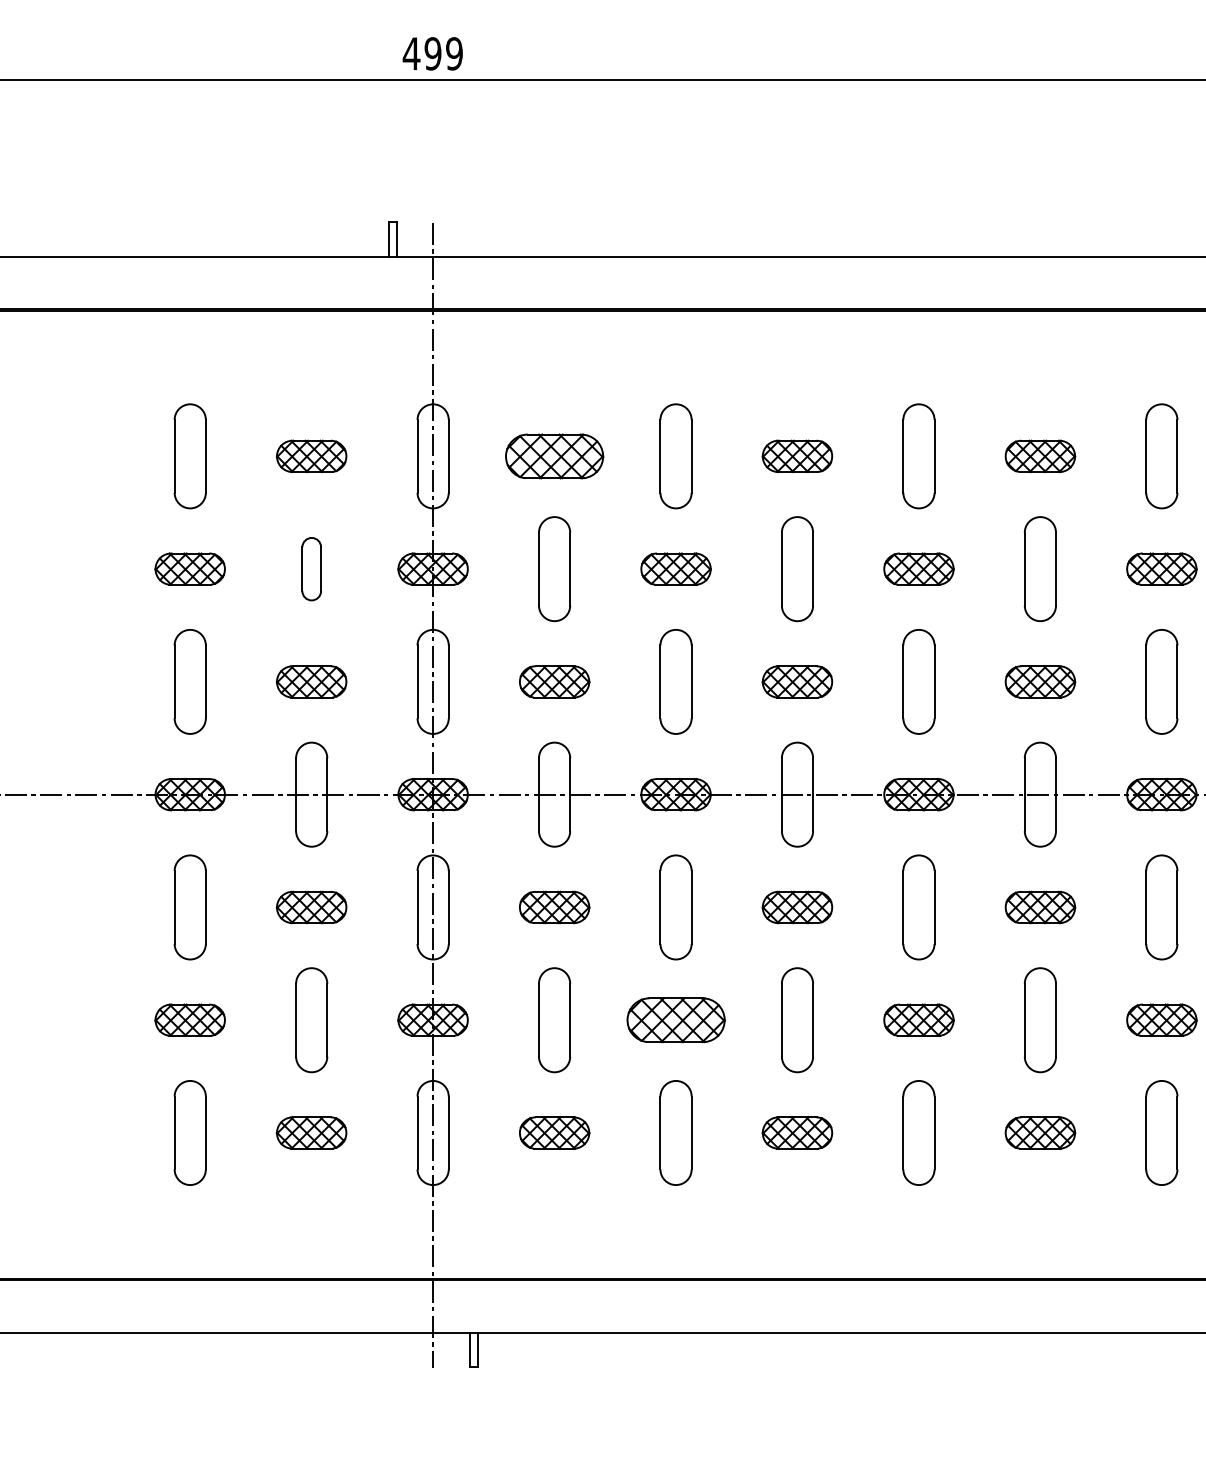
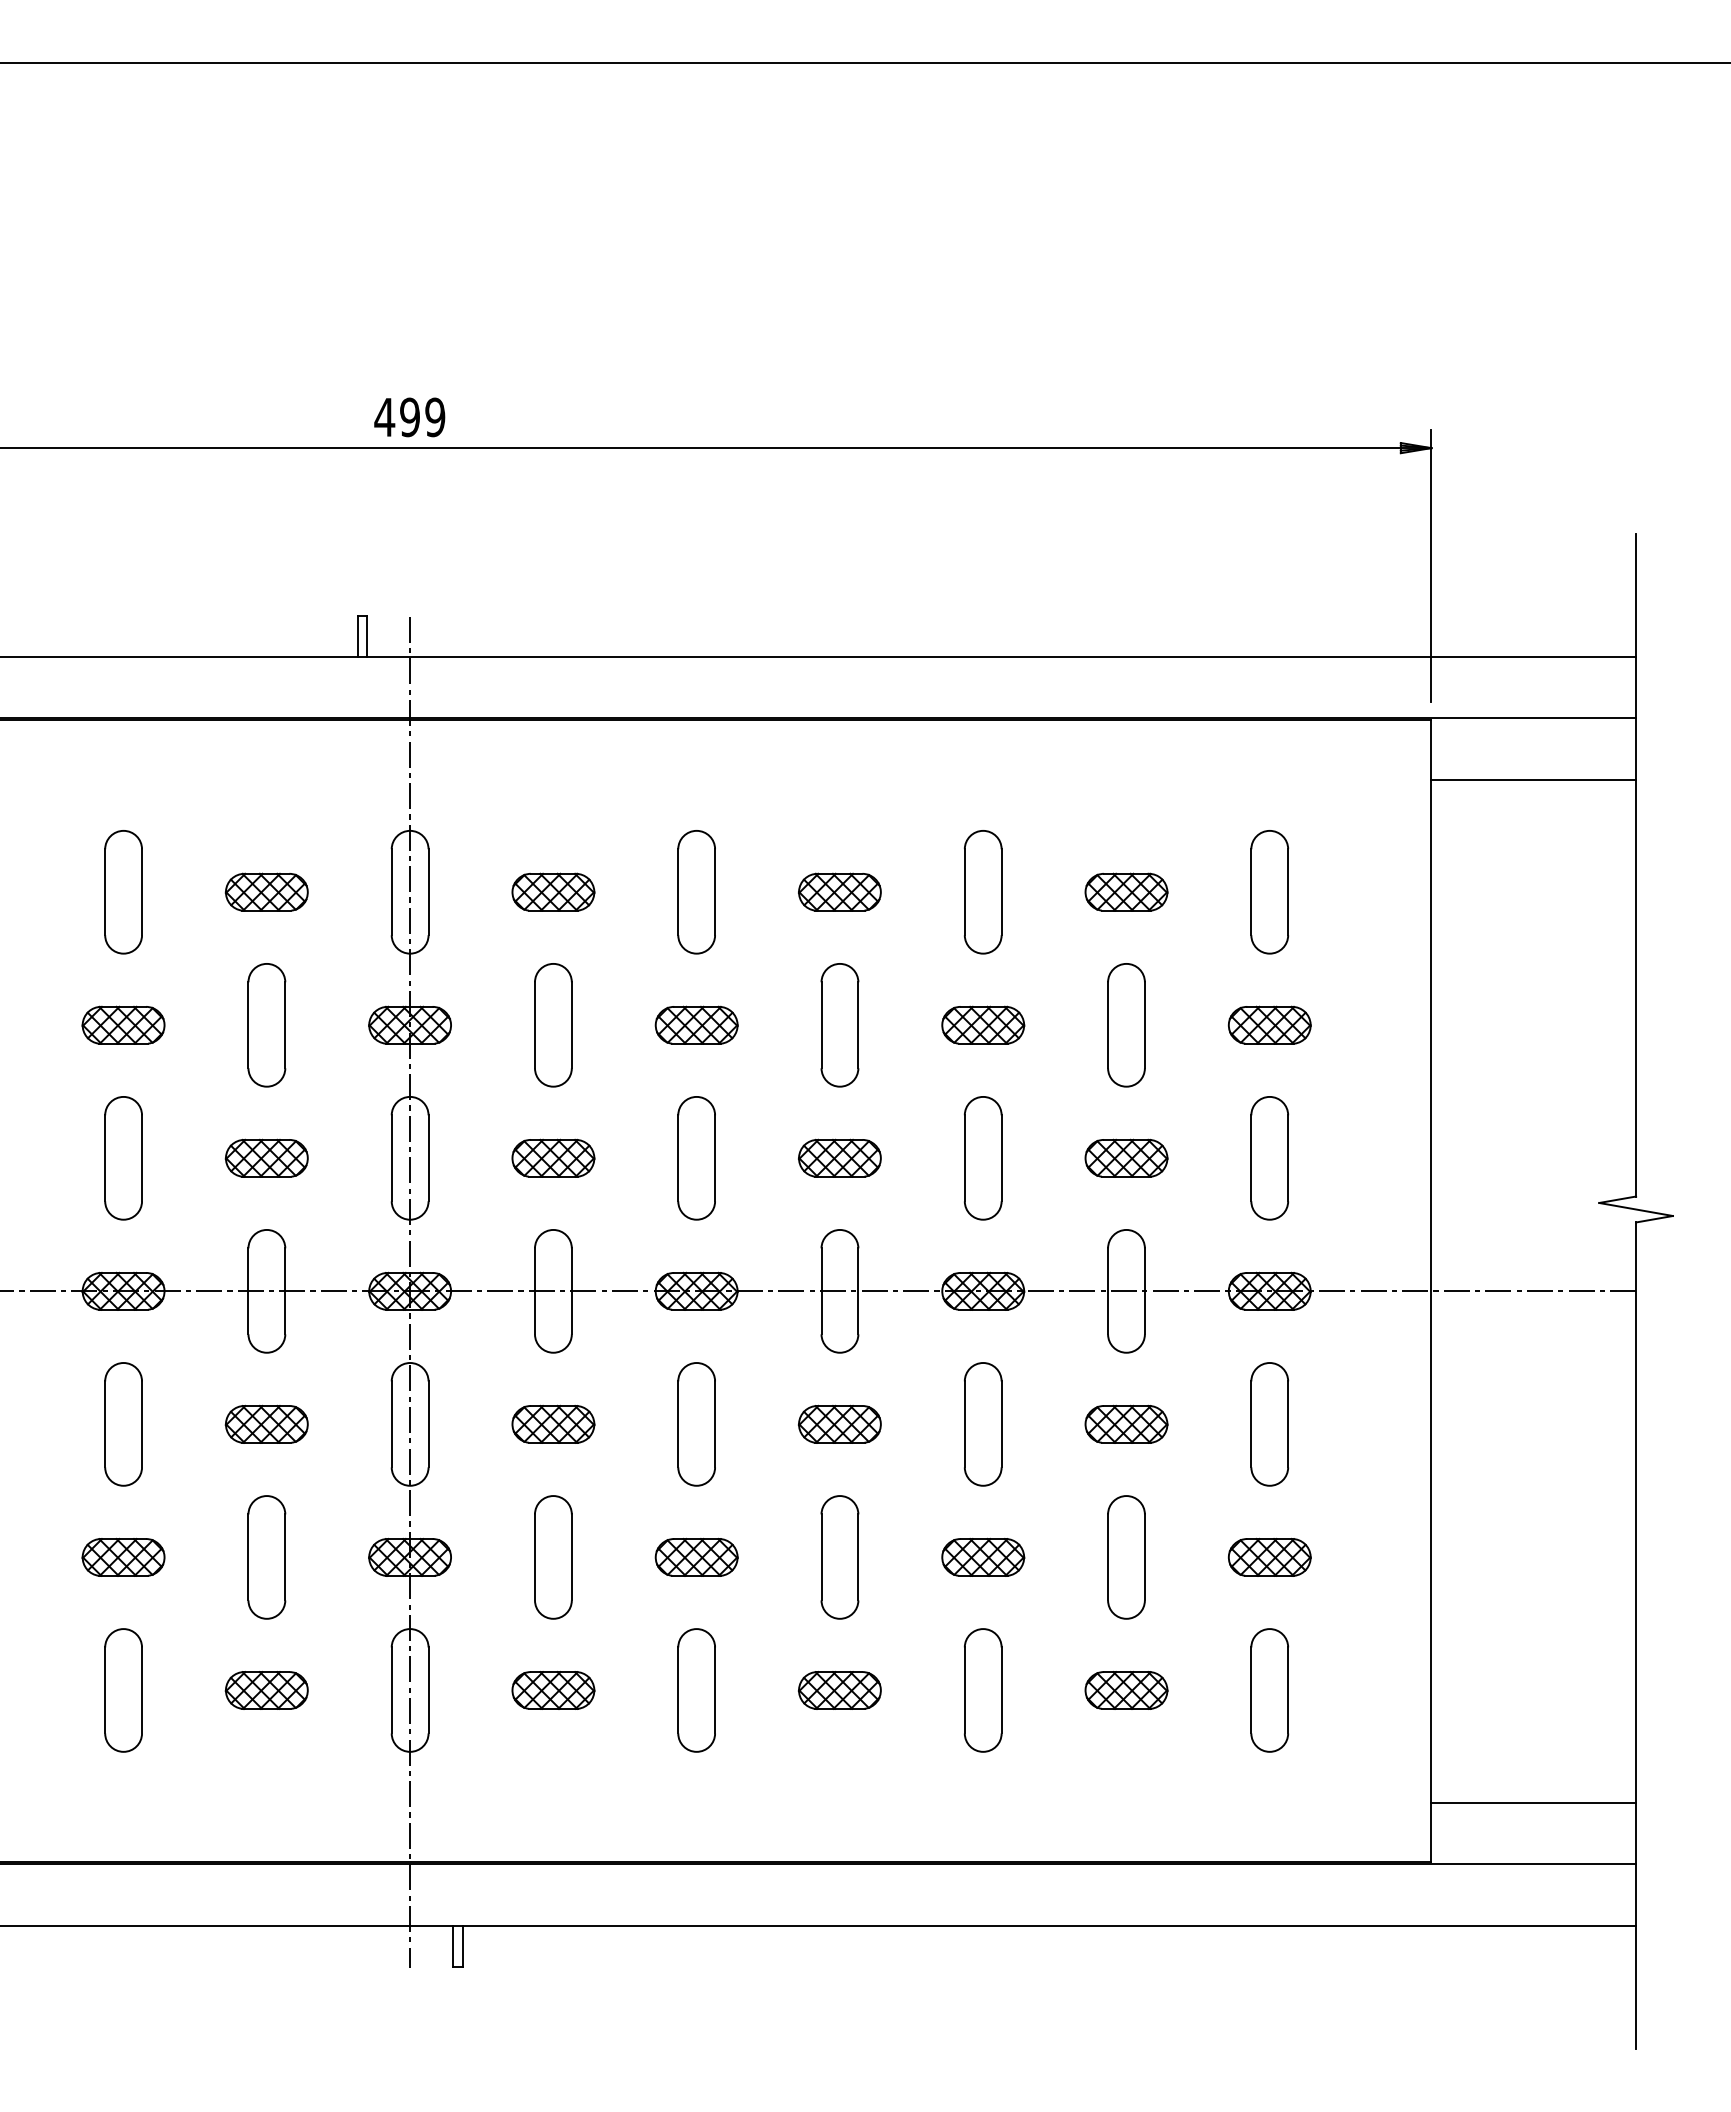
part: (554, 455) -> (553, 891), size x0.71
part: (311, 569) -> (266, 1025), size x1.67
part: (675, 1020) -> (696, 1557), size x0.71

